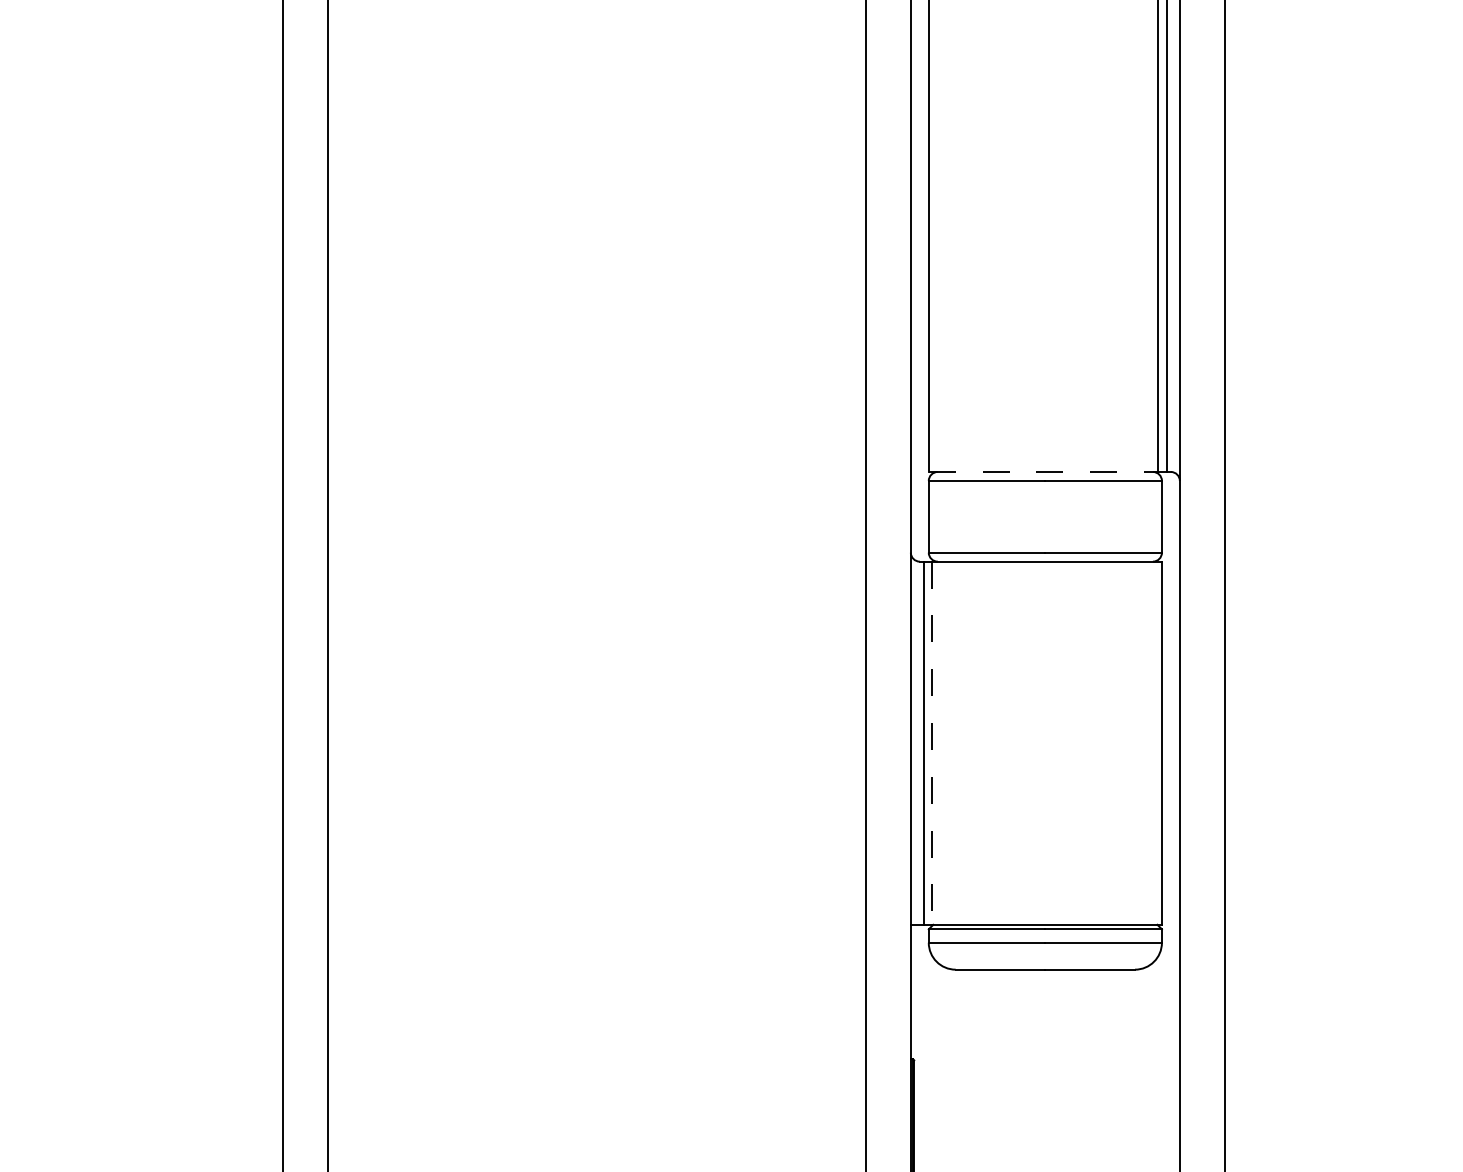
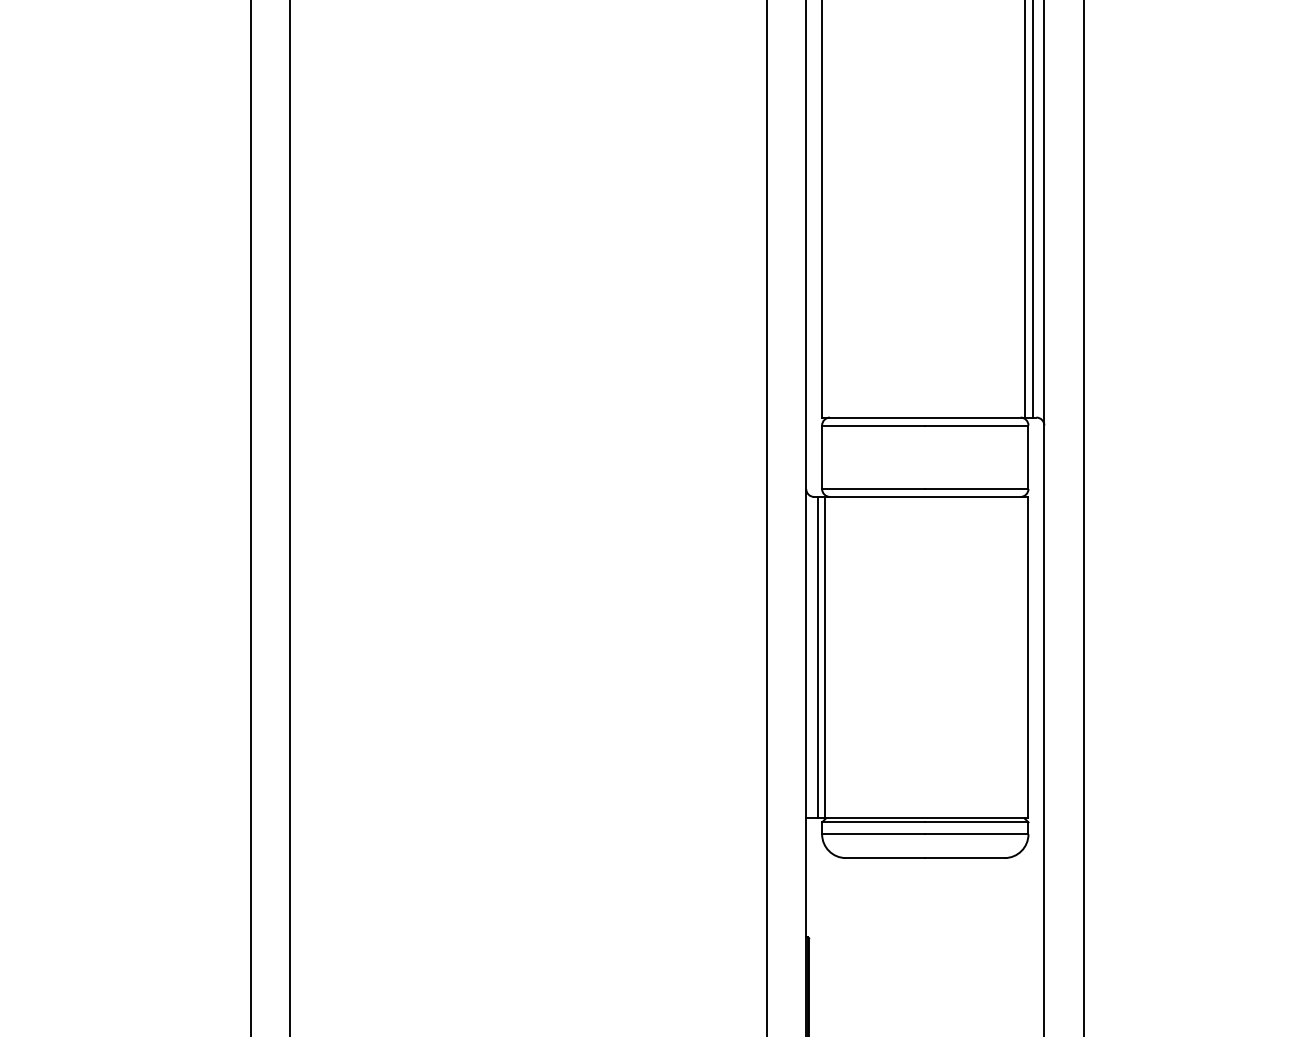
line: (1043, 471) -> (923, 417), dashed -> solid
line: (932, 743) -> (825, 657), dashed -> solid

